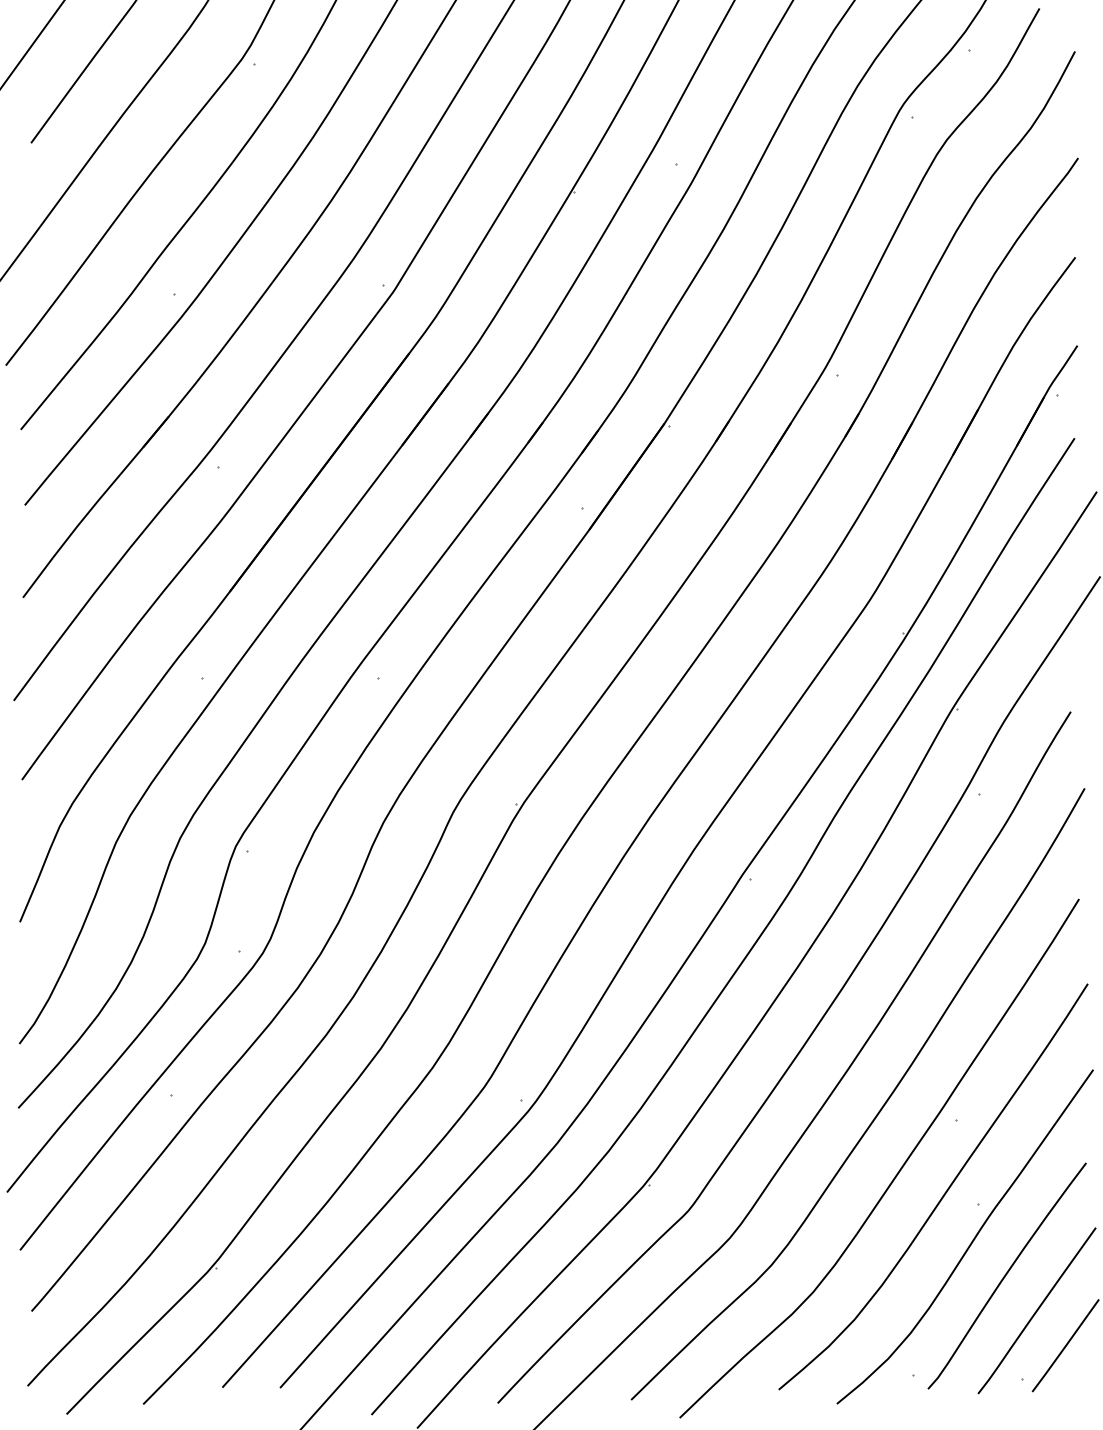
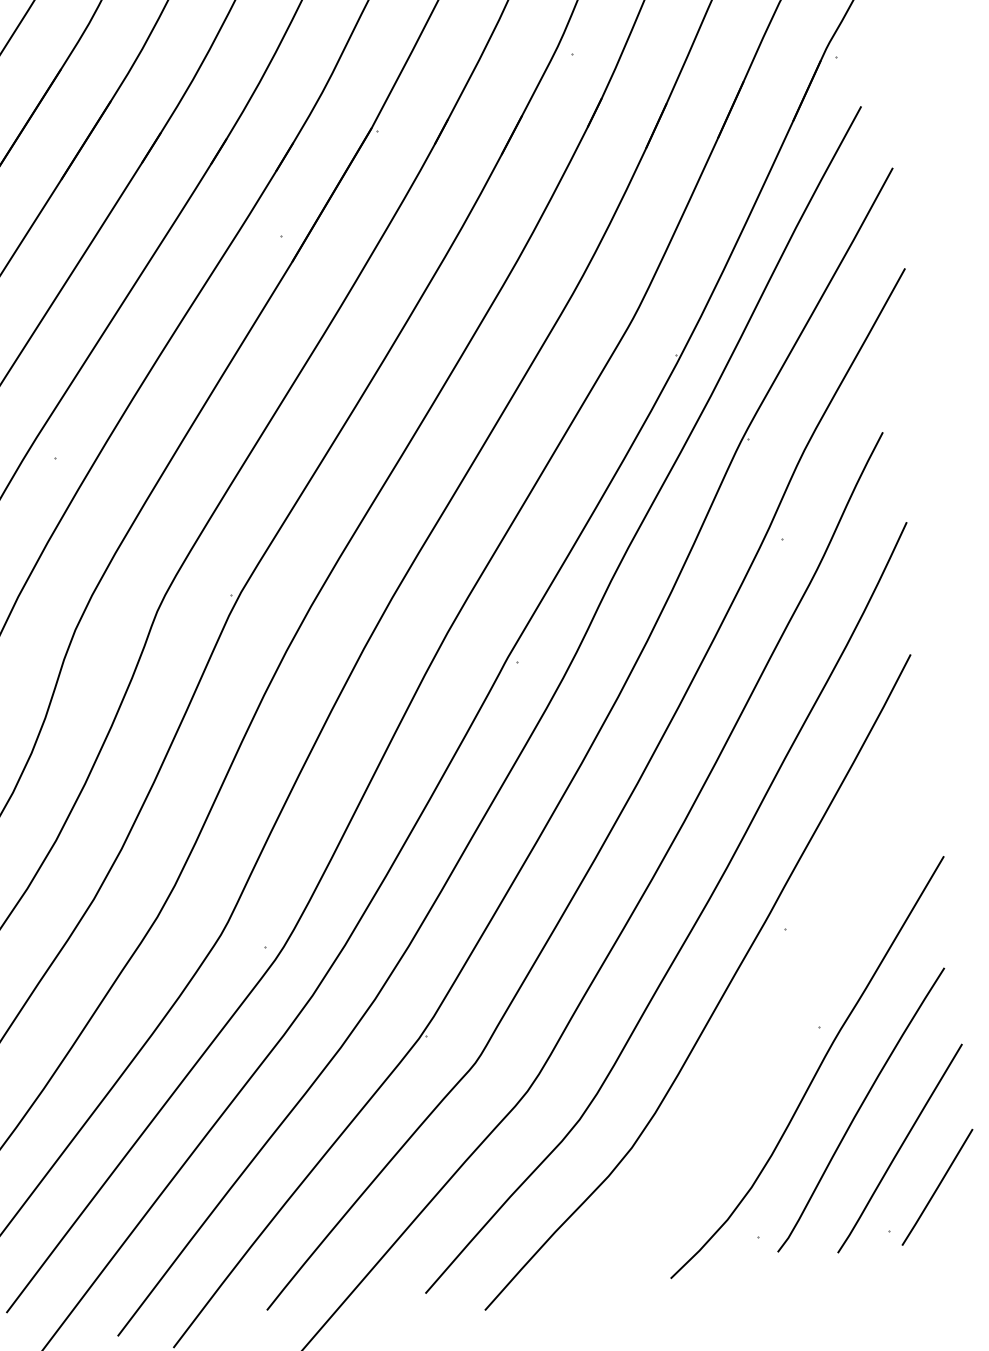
curve: (944, 1192) -> (778, 1016), removed

